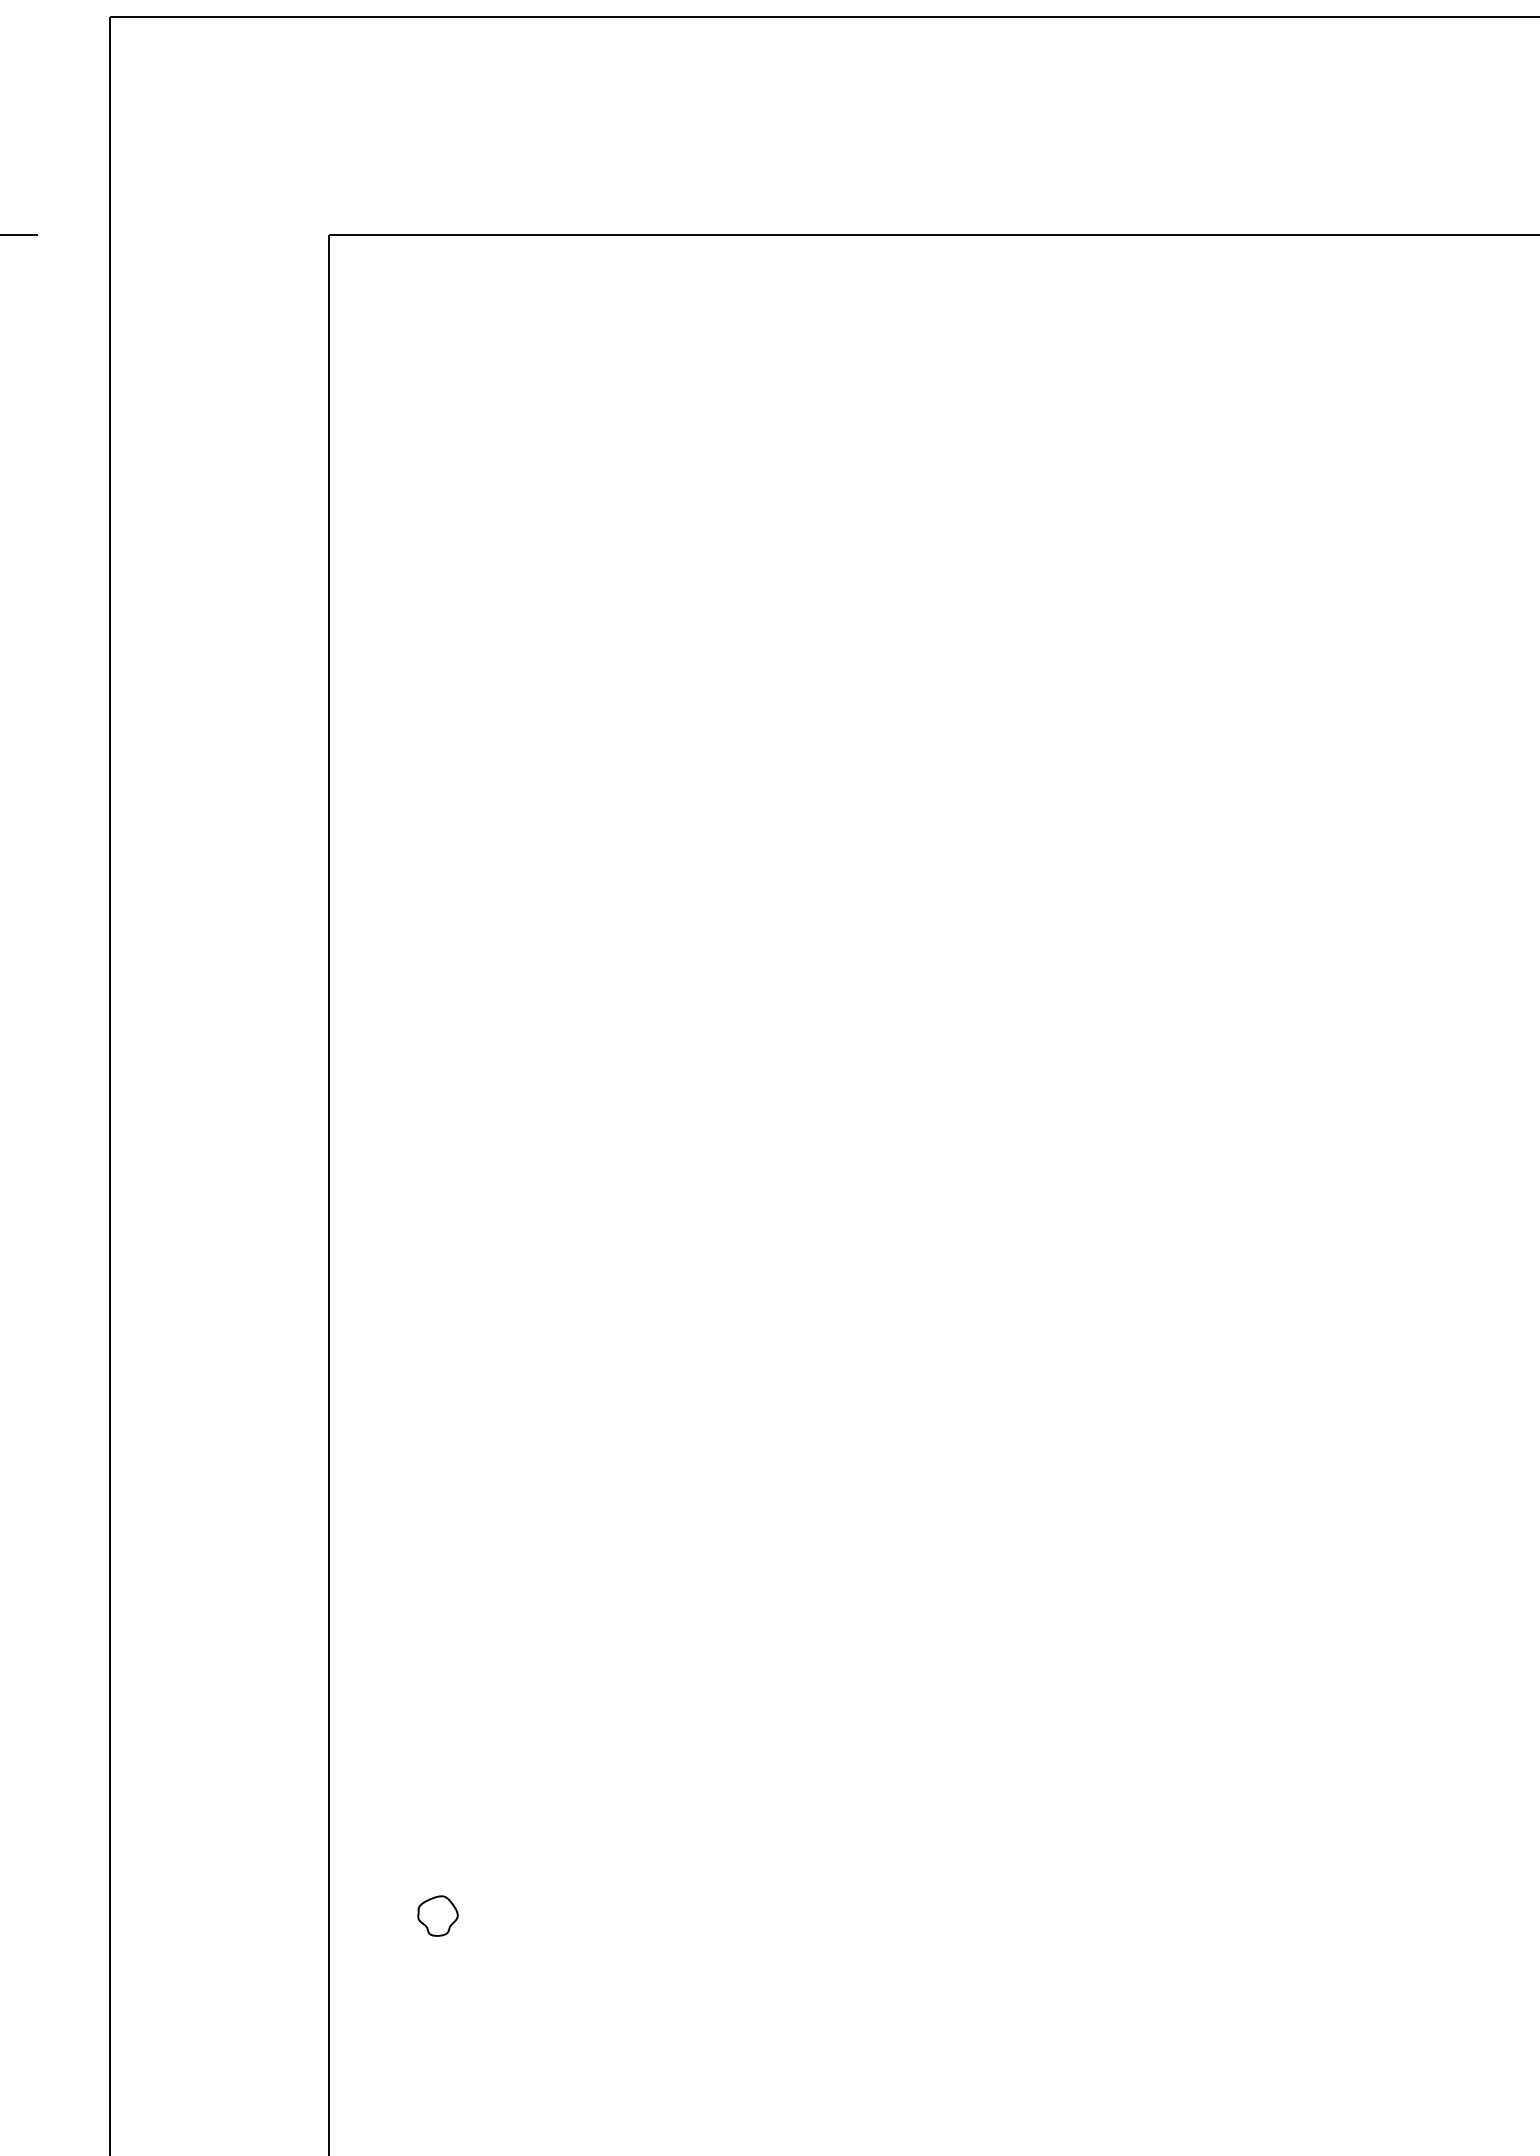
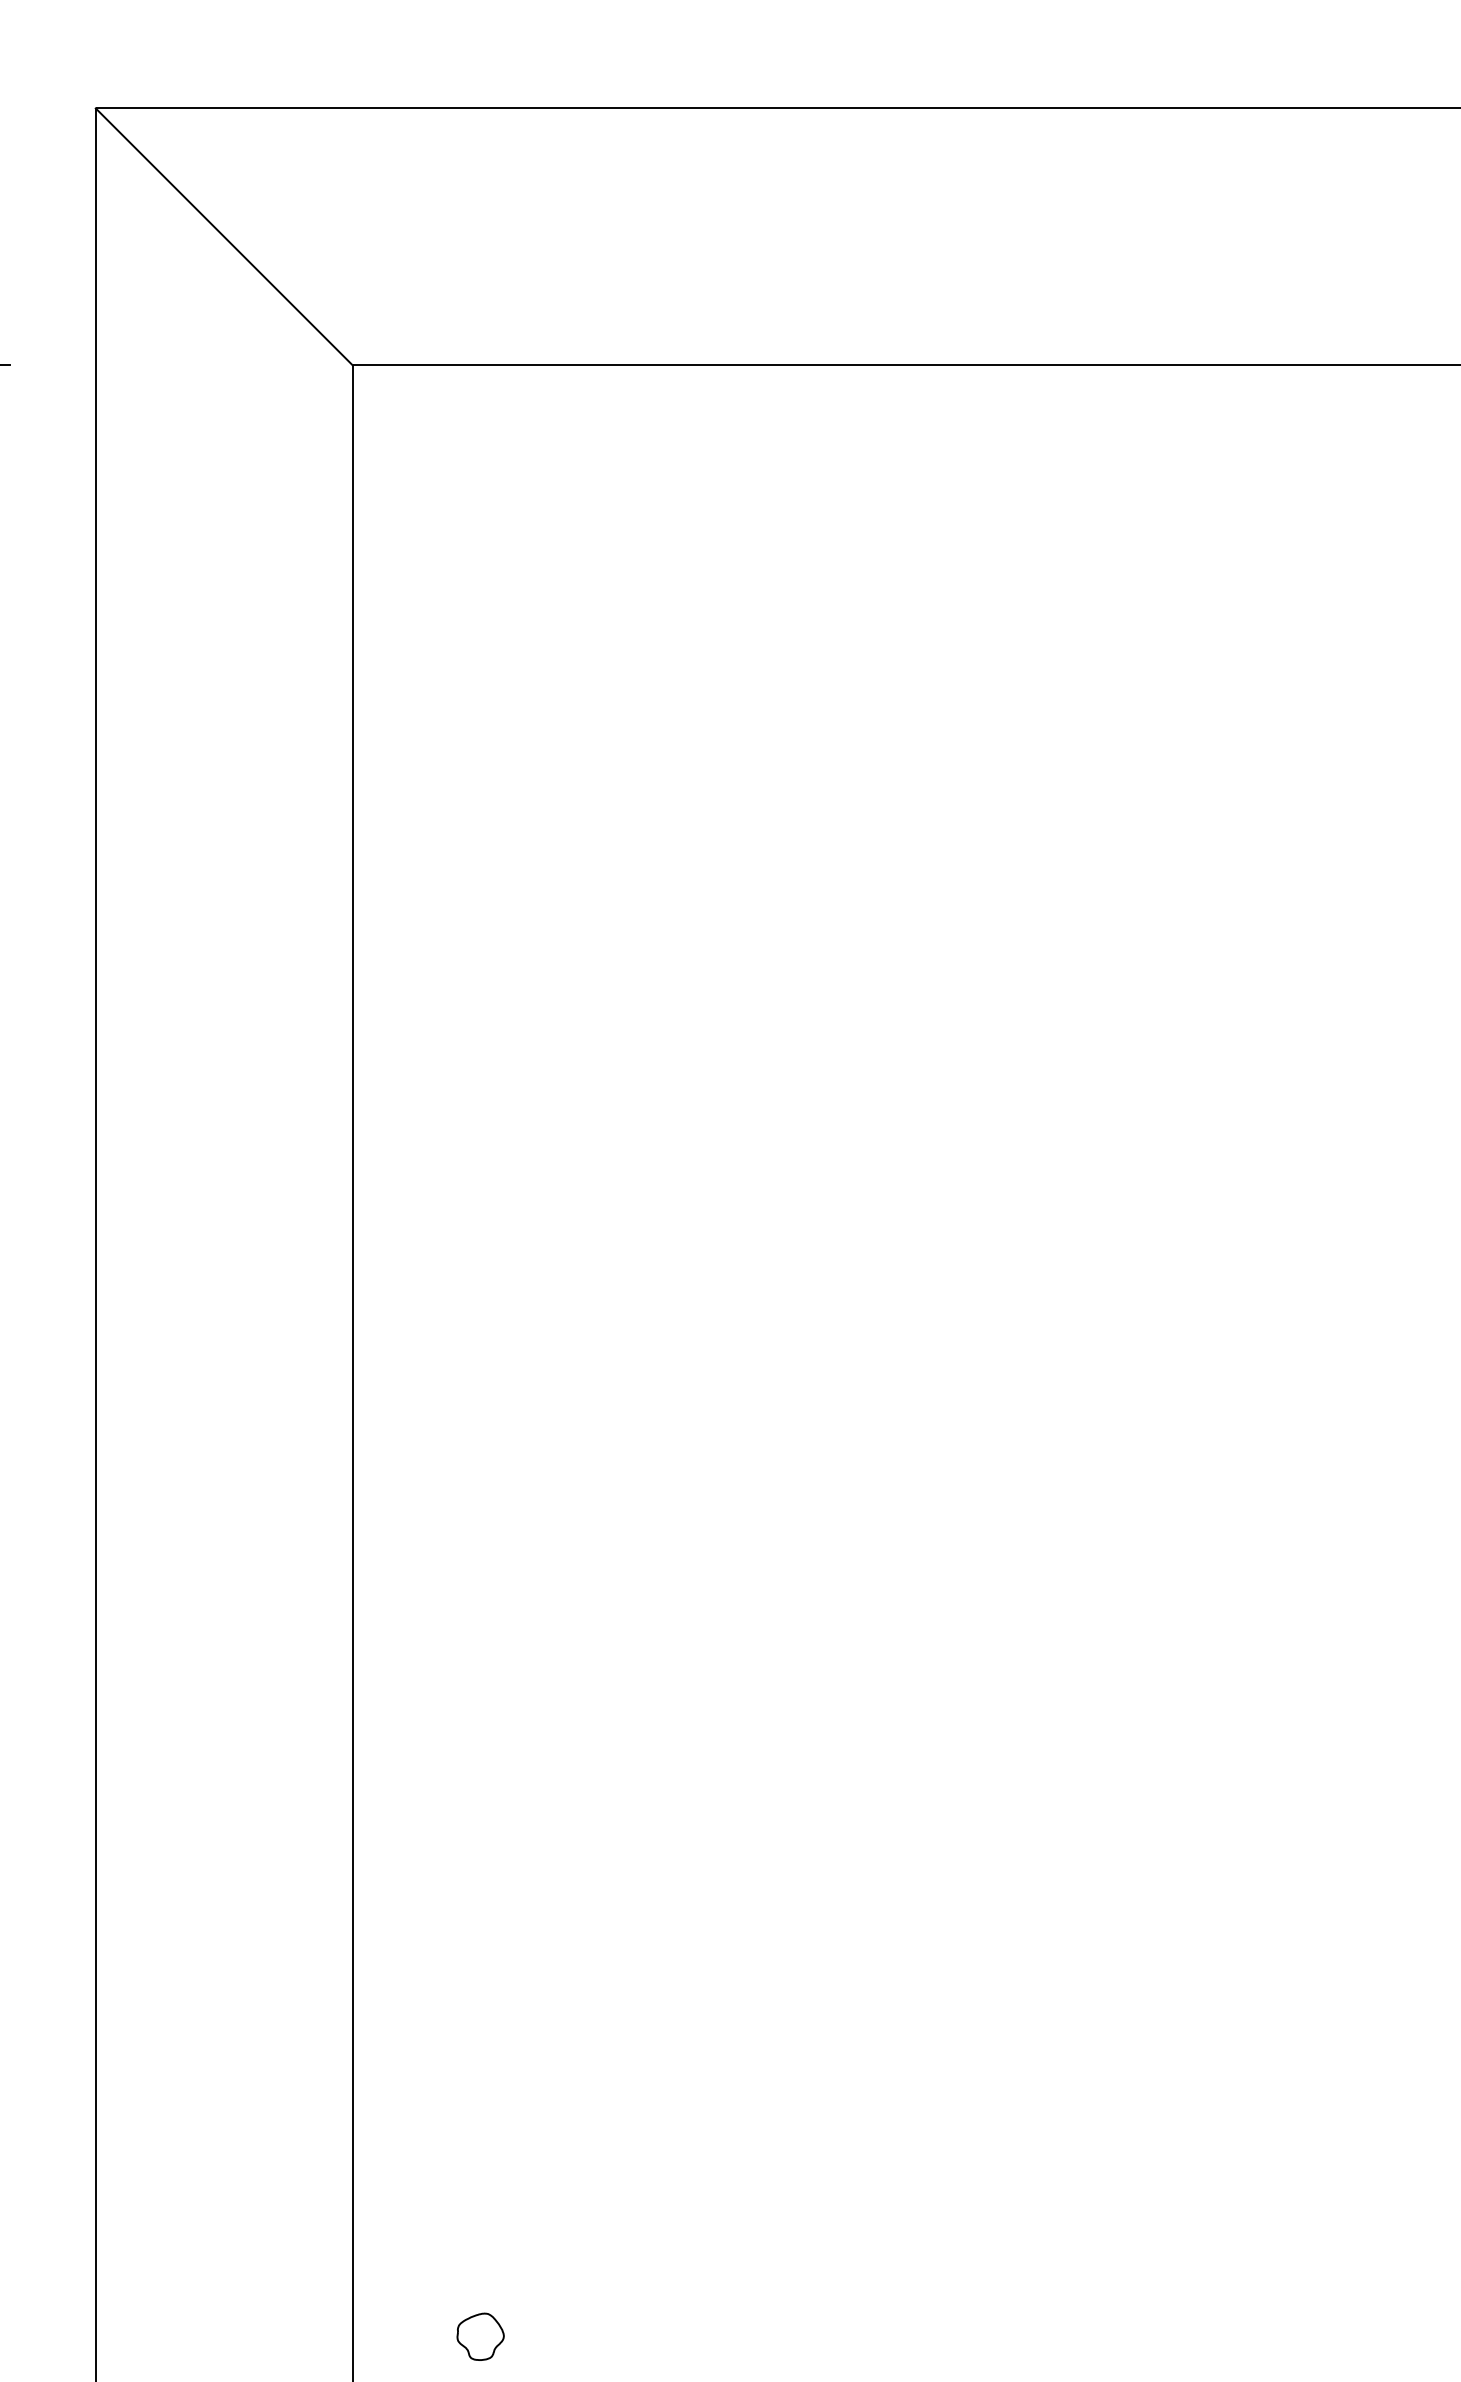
line: (218, 125) -> (223, 236), added

